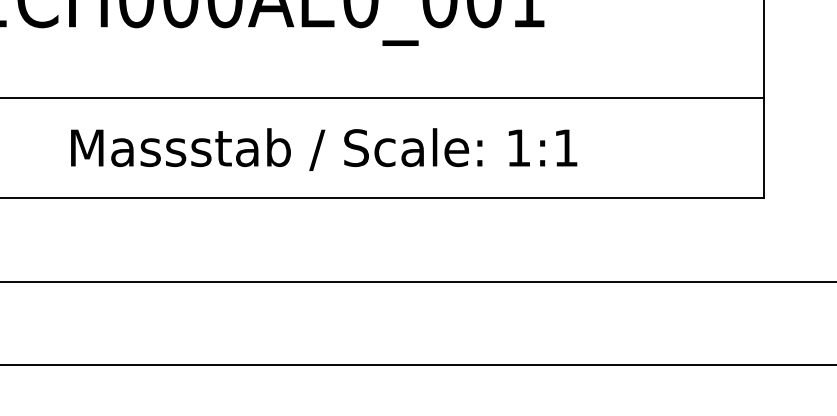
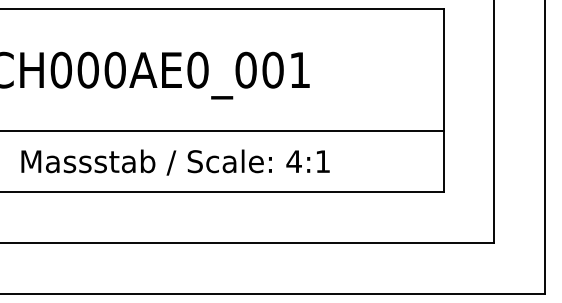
text: (517, 147) -> (293, 161), 1:1 -> 4:1

